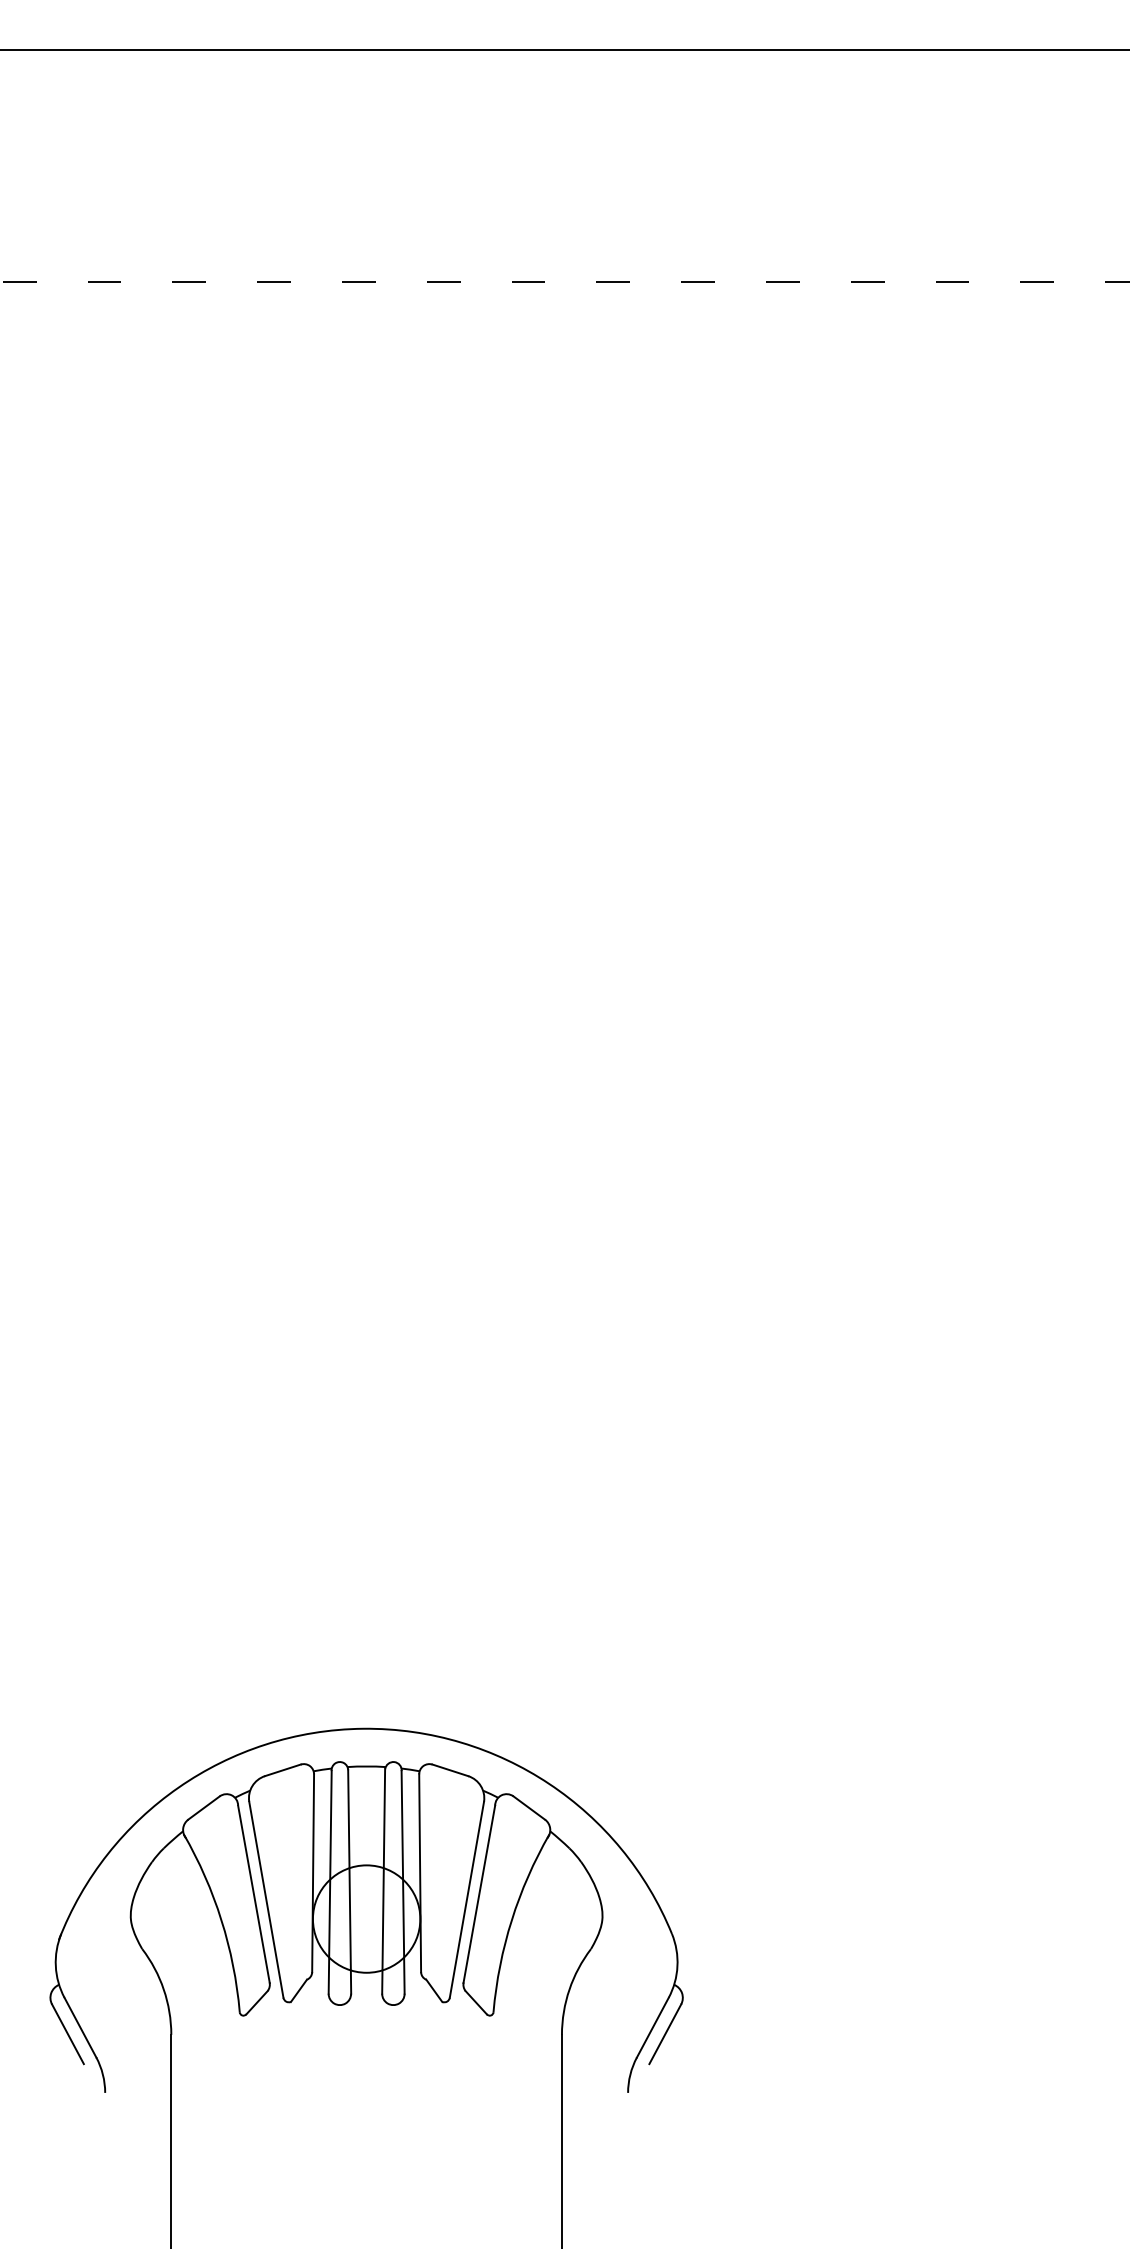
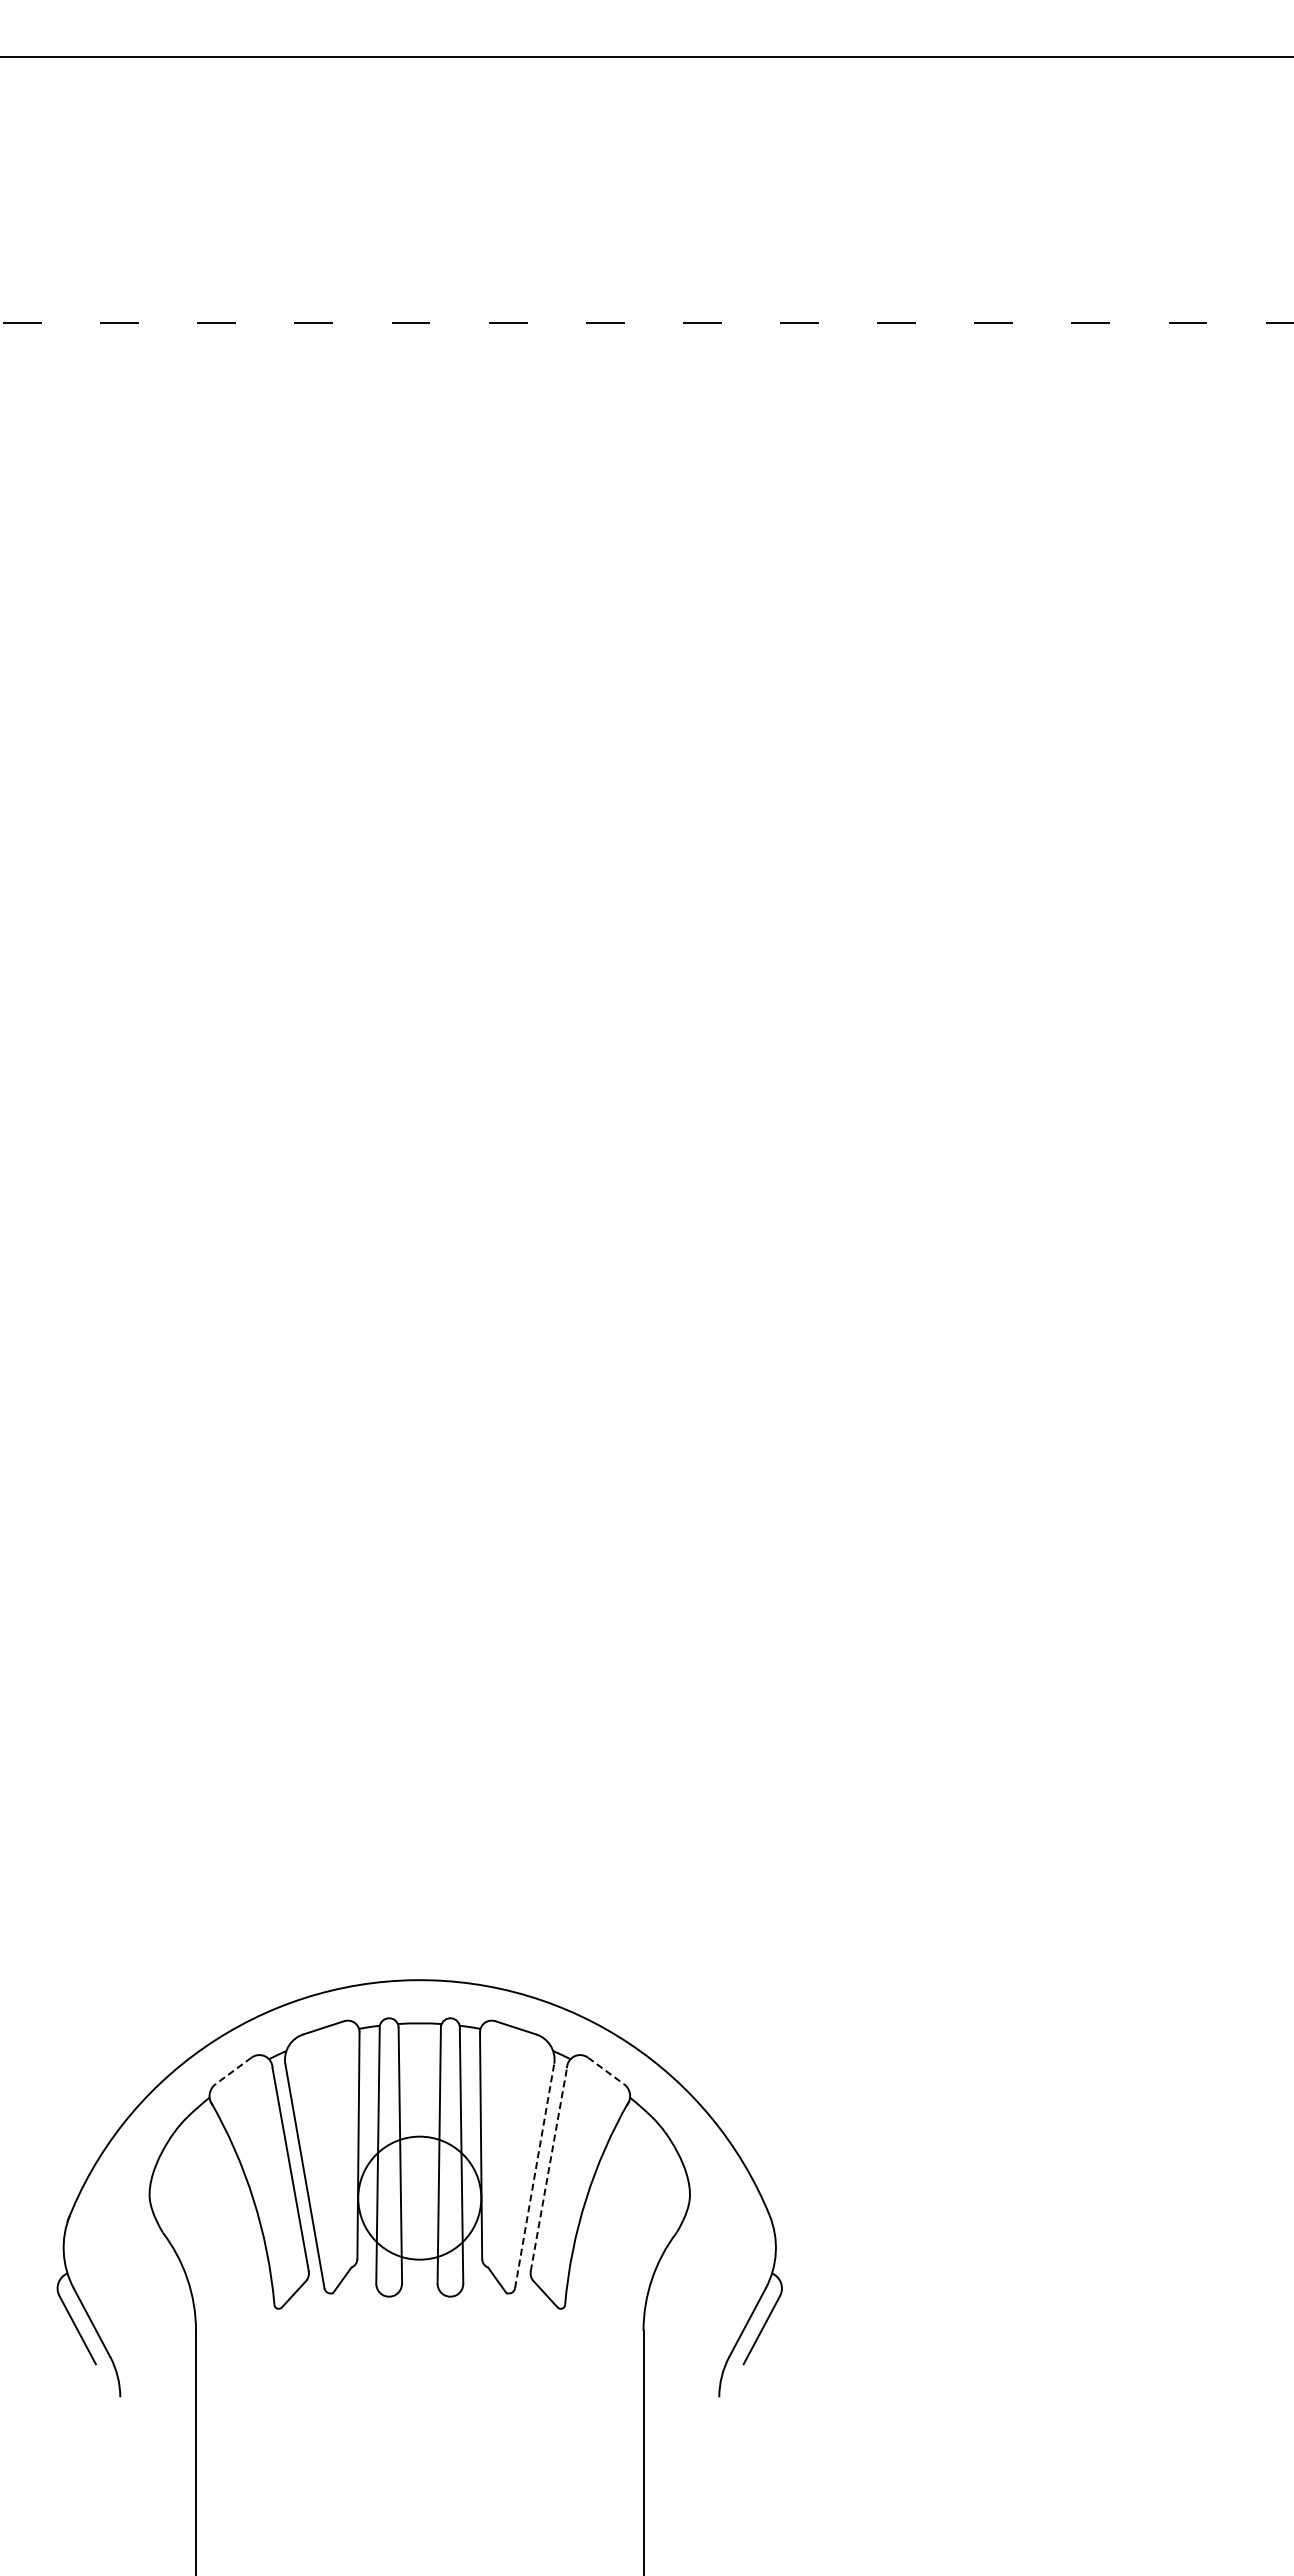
line: (204, 1808) -> (233, 2071), solid -> dashed
line: (529, 1808) -> (606, 2071), solid -> dashed
line: (479, 1894) -> (548, 2169), solid -> dashed
line: (466, 1899) -> (534, 2175), solid -> dashed

